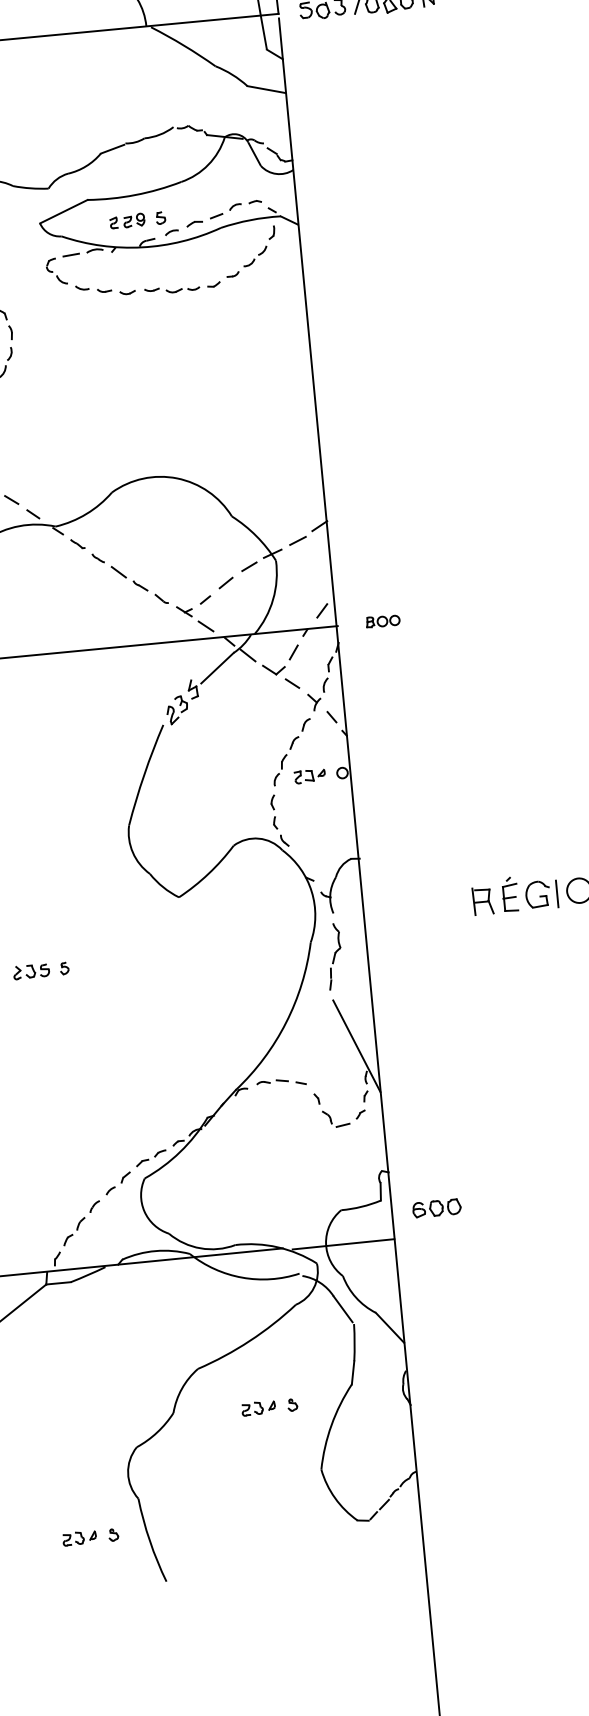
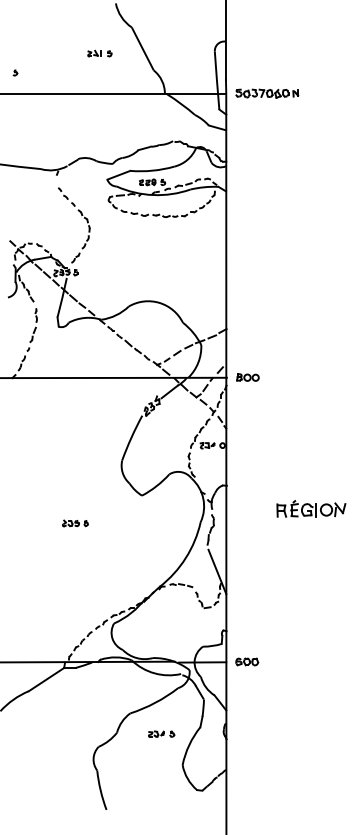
part: (382, 621) -> (247, 377), size x1.43
part: (437, 1207) -> (247, 661), moved
part: (90, 1535) -> (73, 785), removed

